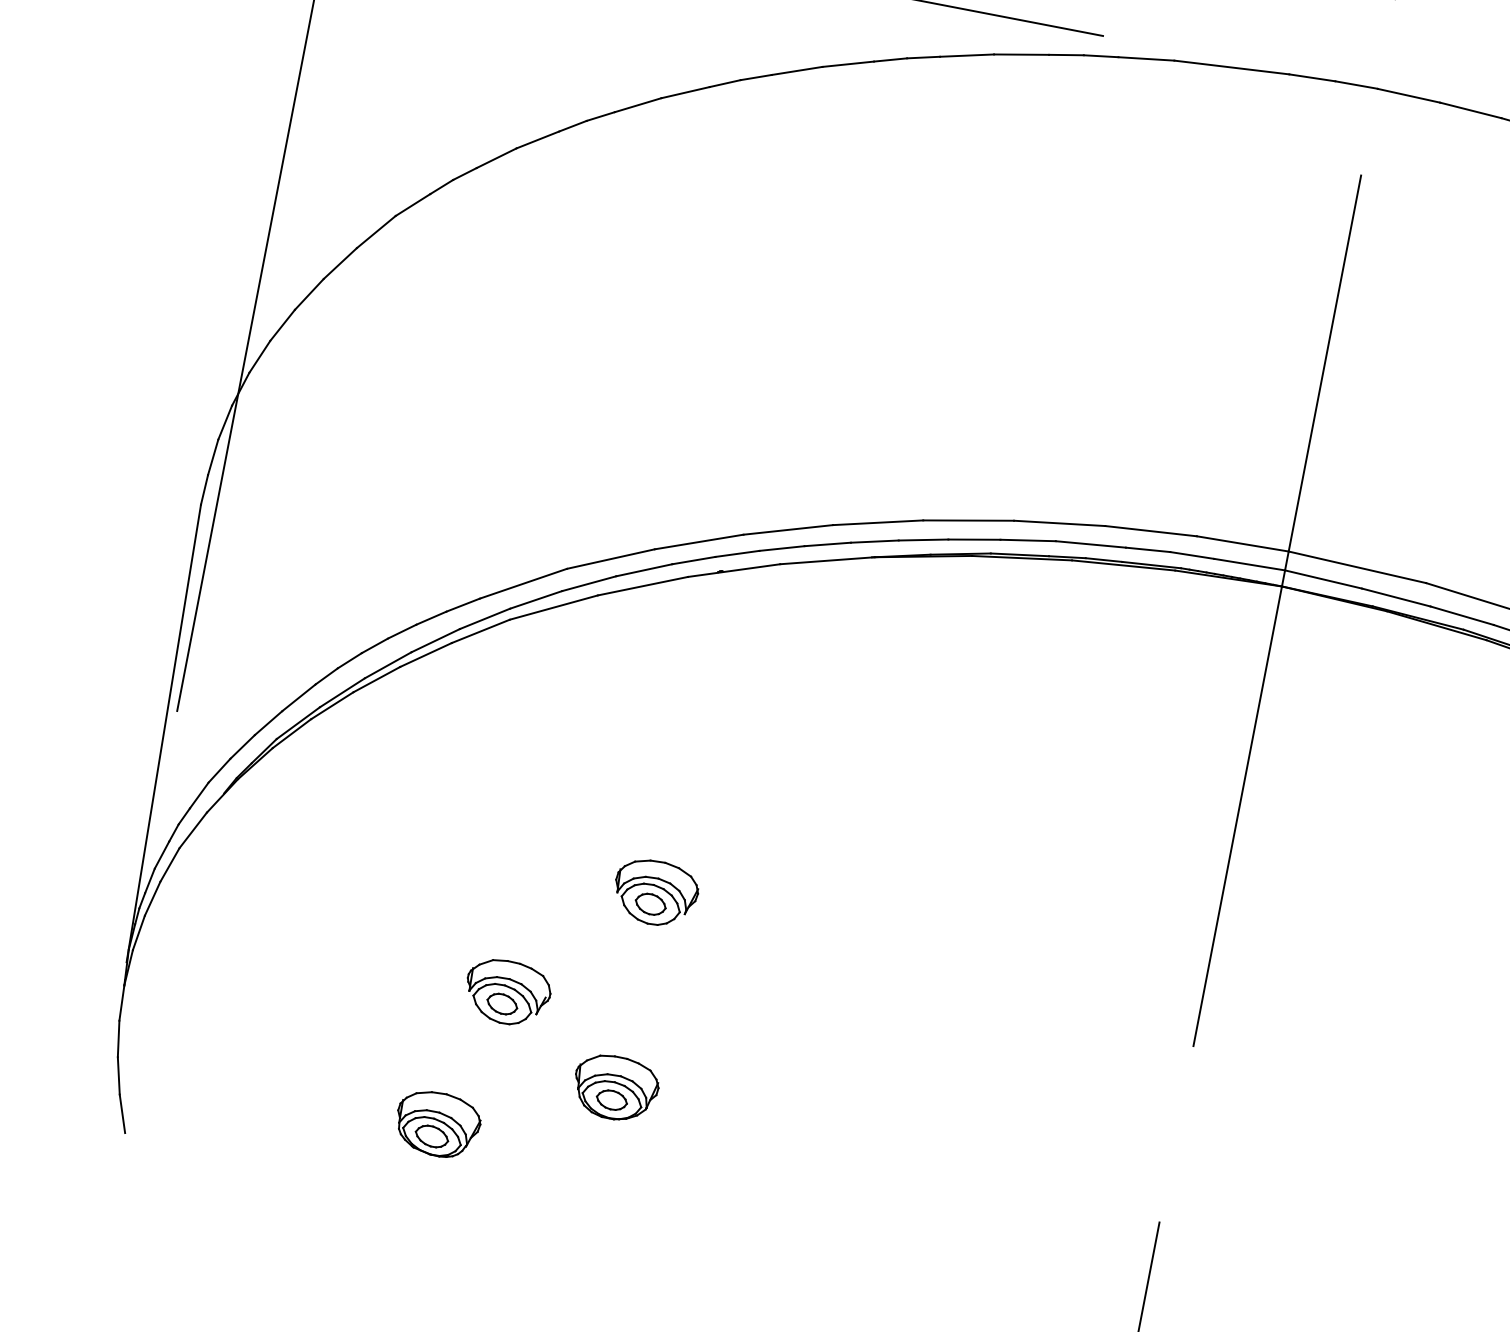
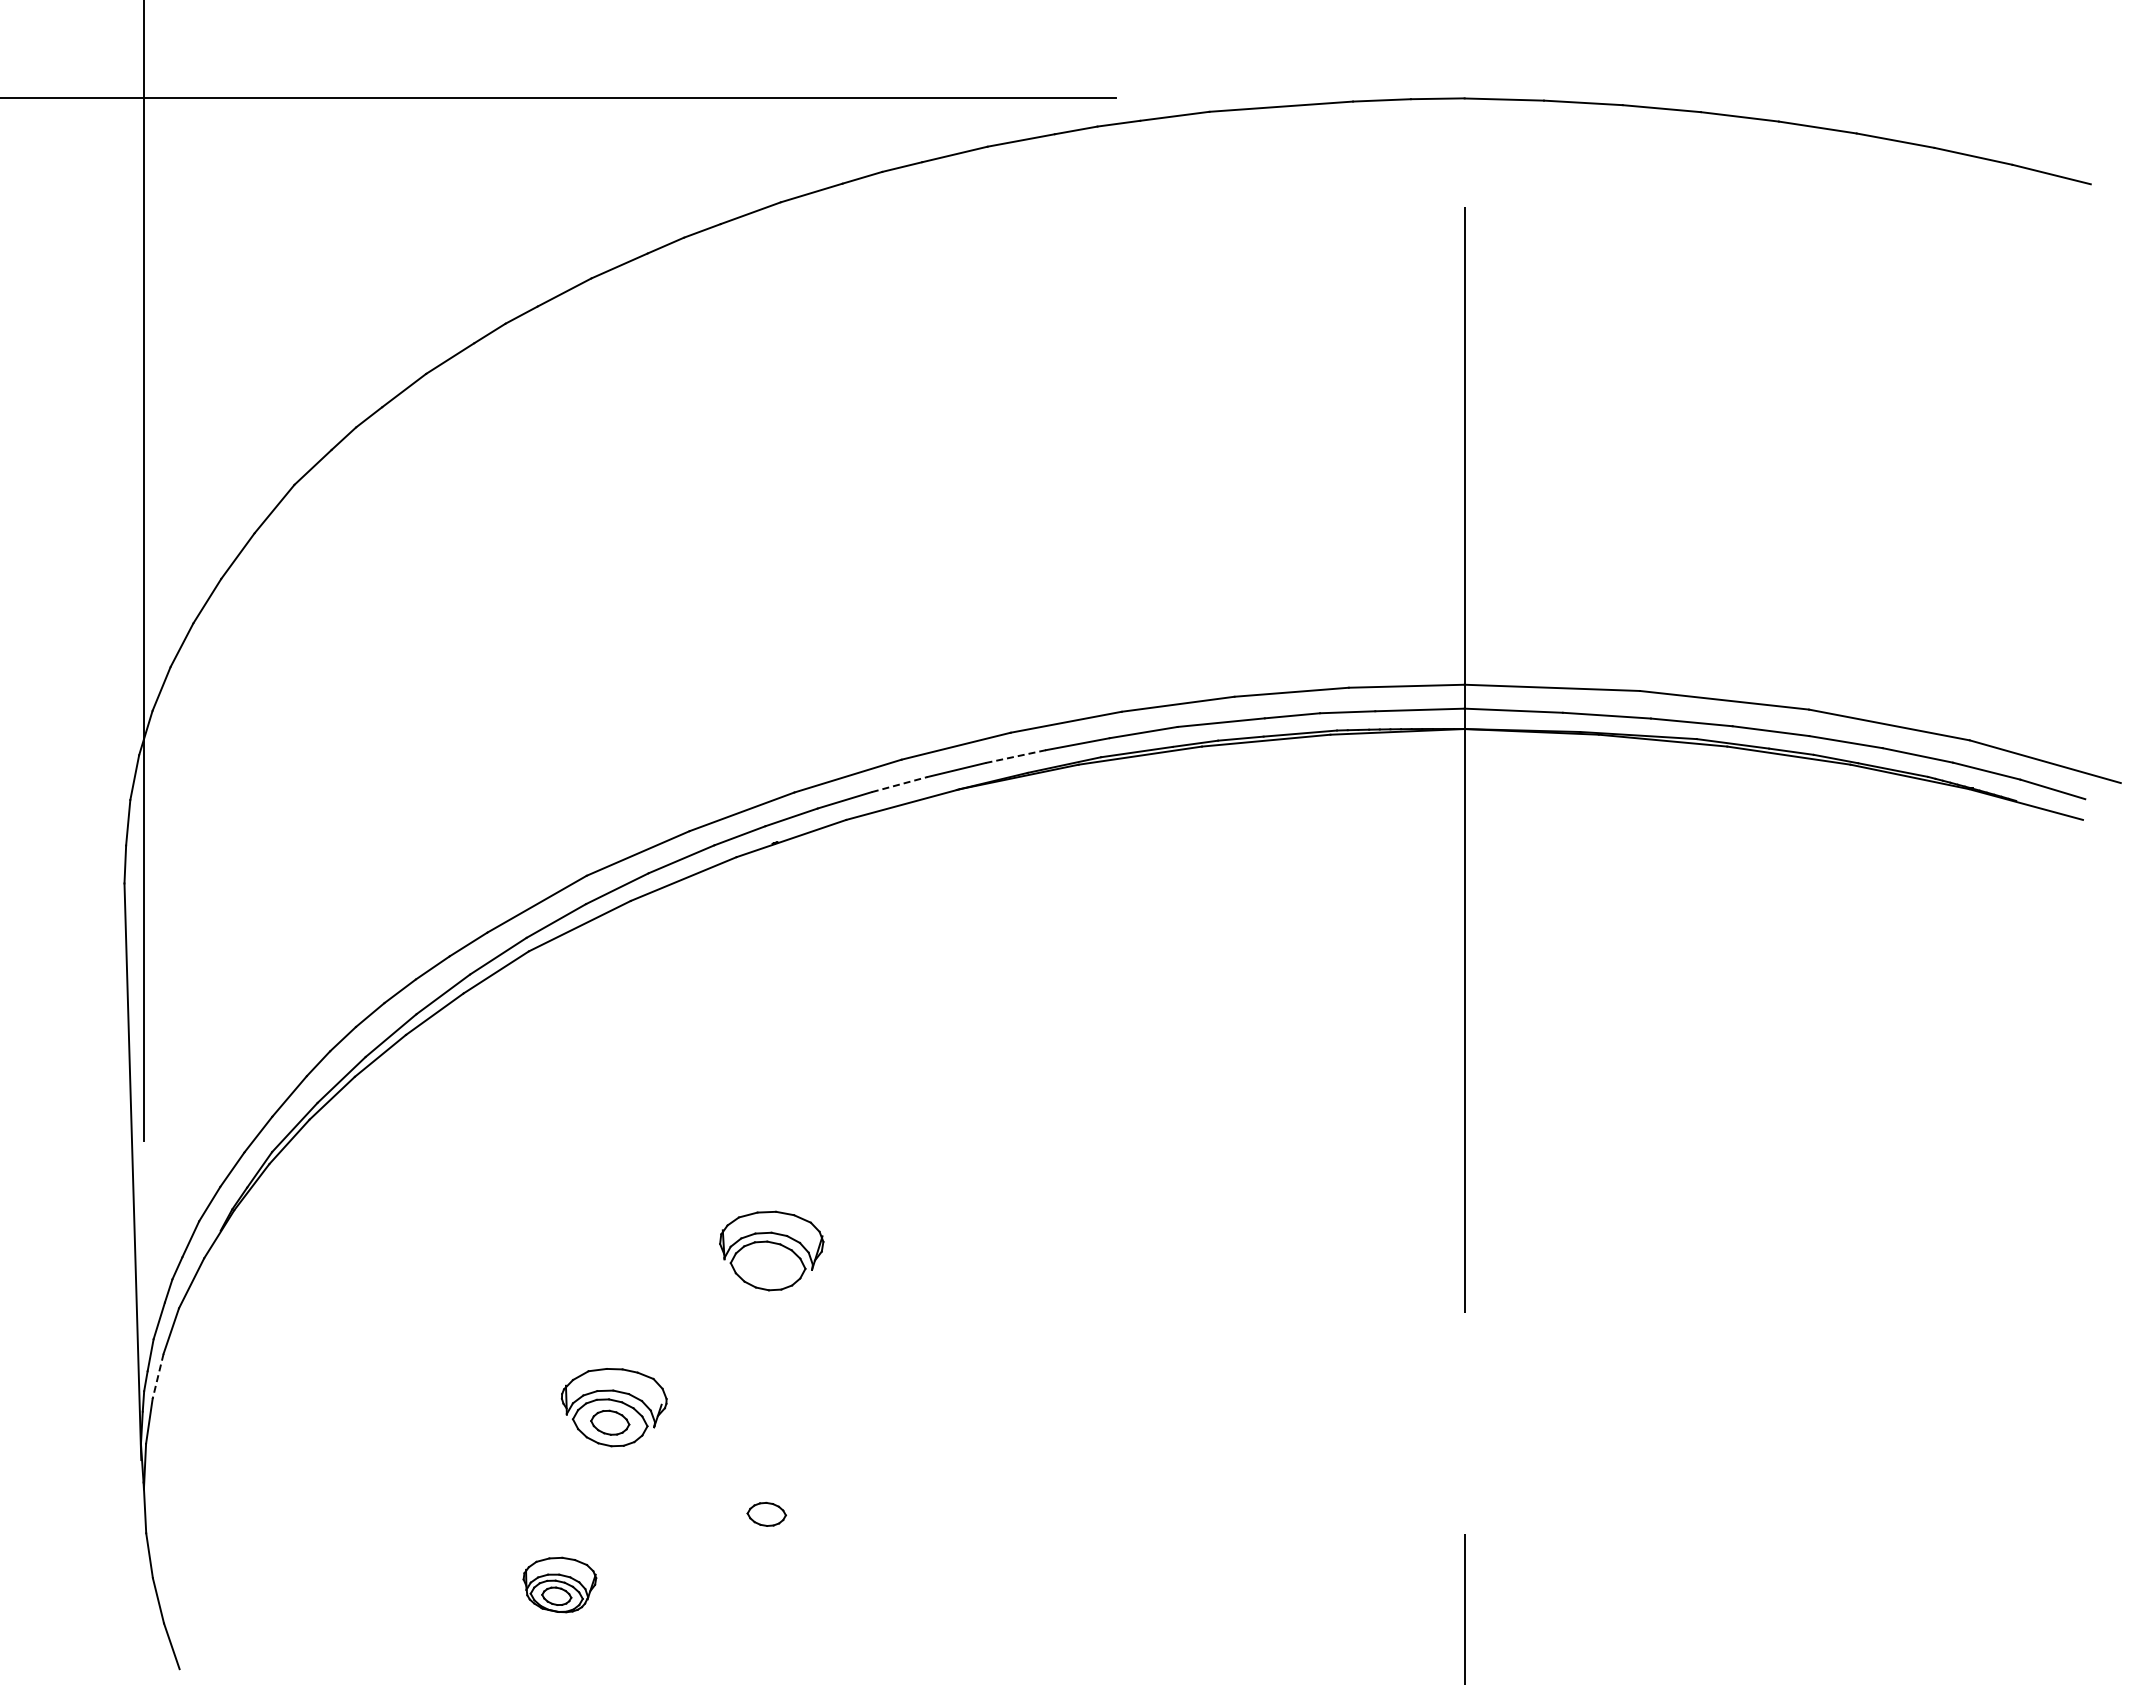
line: (923, 539) -> (1015, 756), solid -> dashed
line: (827, 544) -> (899, 784), solid -> dashed
line: (152, 898) -> (158, 1376), solid -> dashed
part: (651, 904) -> (768, 1265), removed
part: (615, 1087) -> (768, 1498), removed
part: (437, 1123) -> (559, 1584), size x0.7

